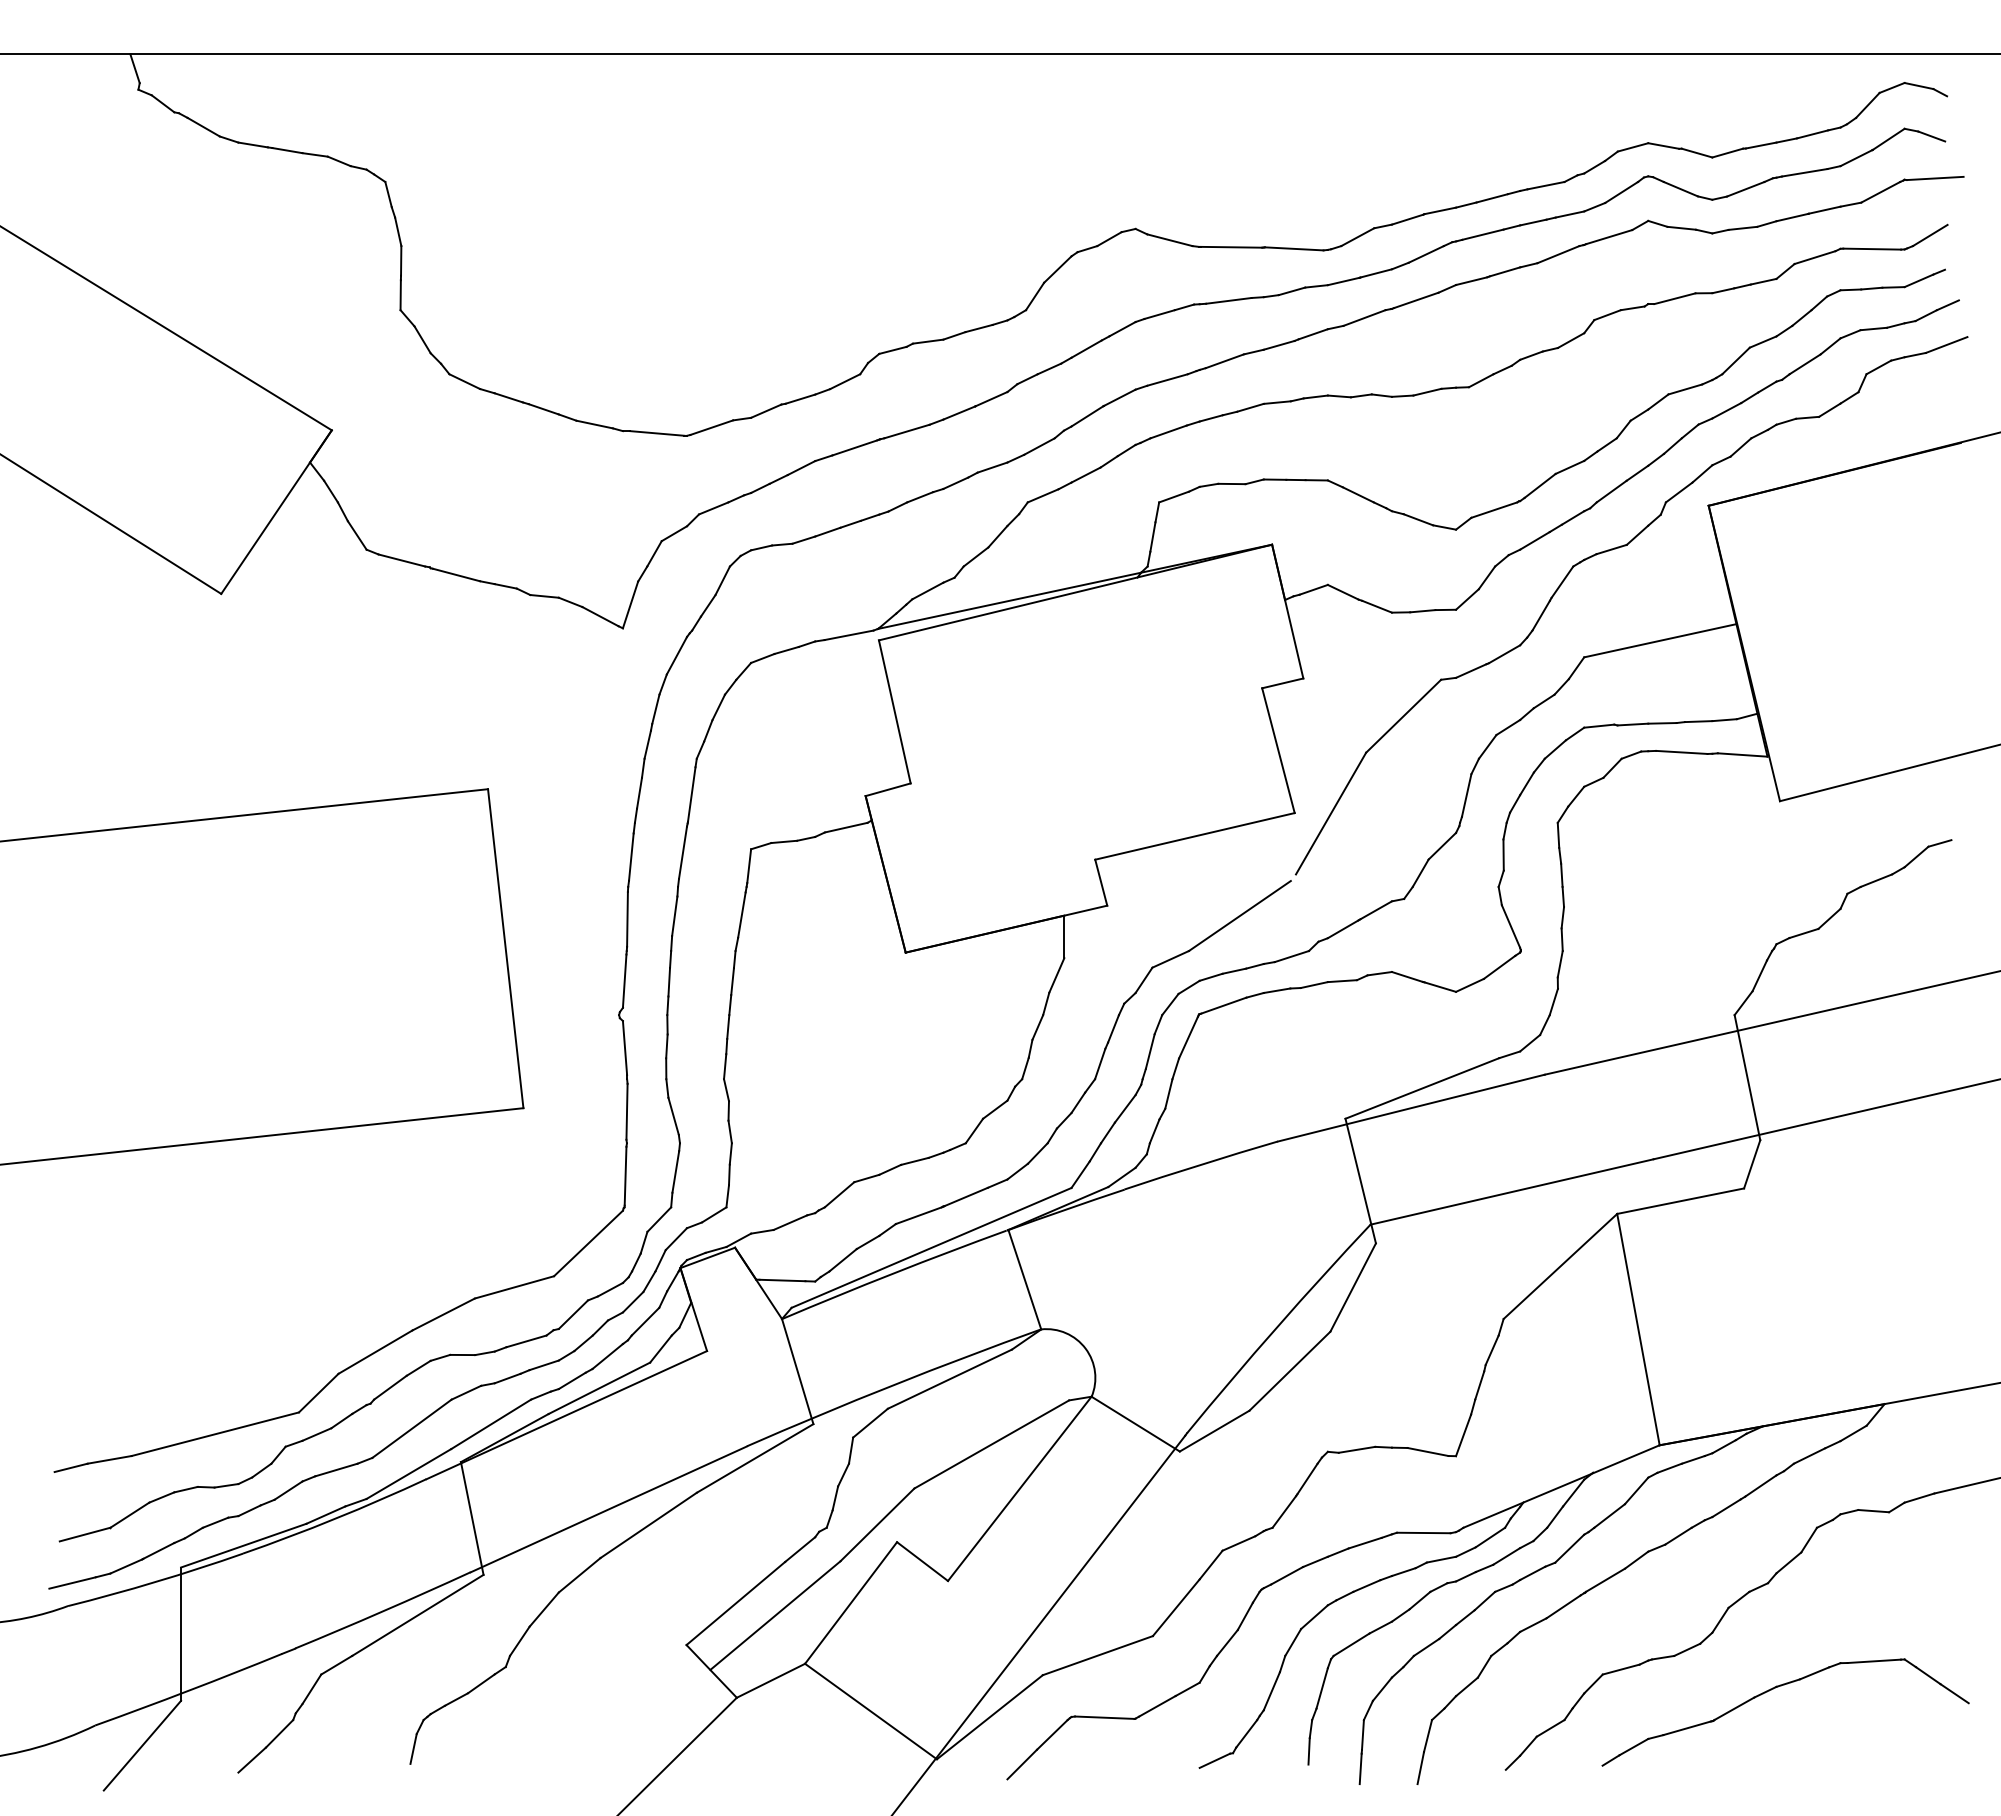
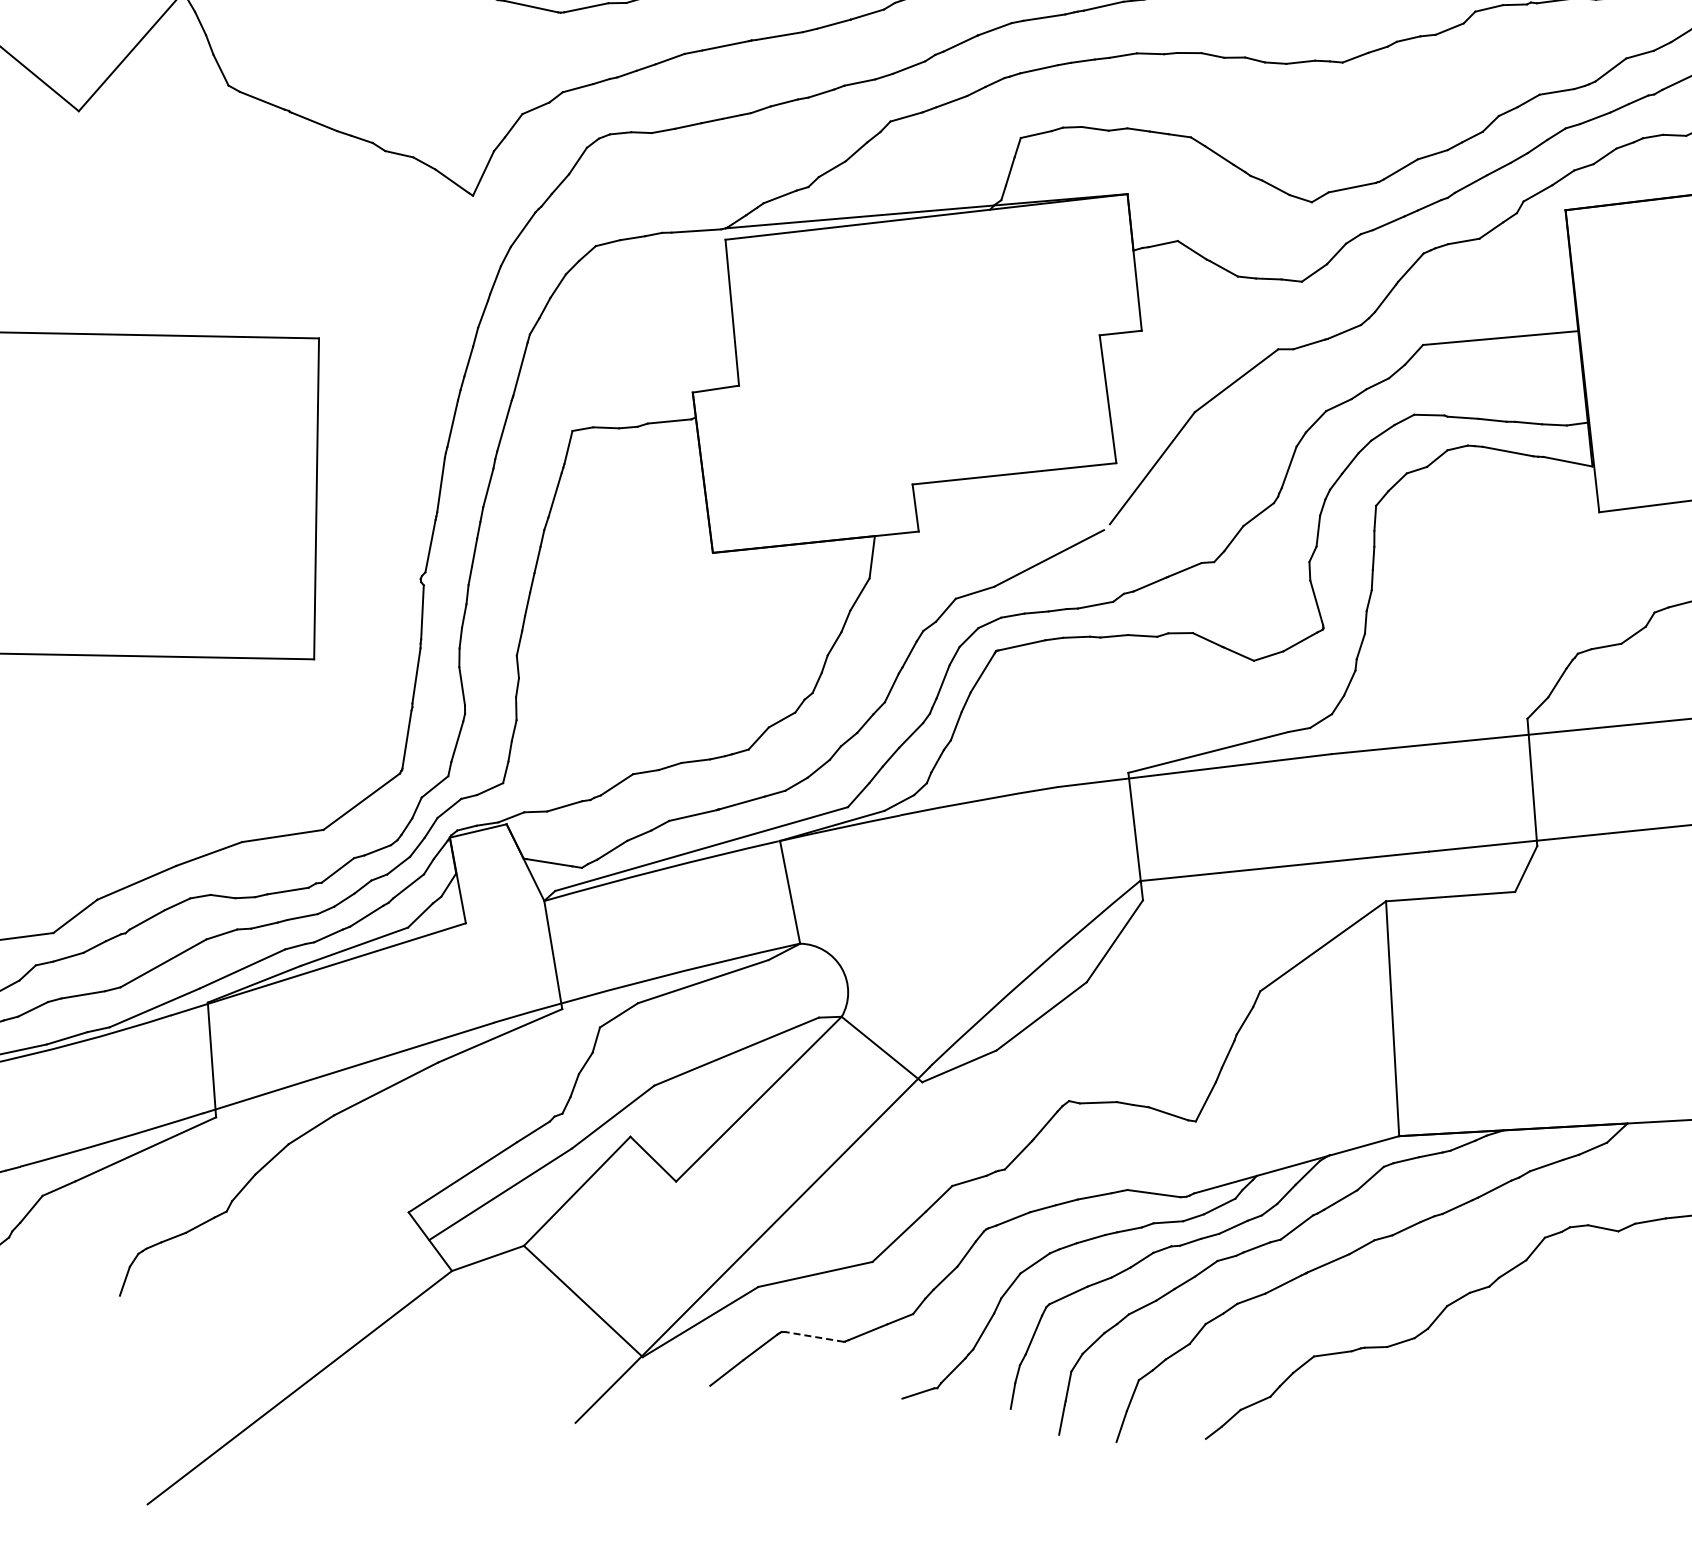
part: (1773, 1689) -> (1481, 1392), removed
line: (1104, 1717) -> (814, 1336), solid -> dashed

